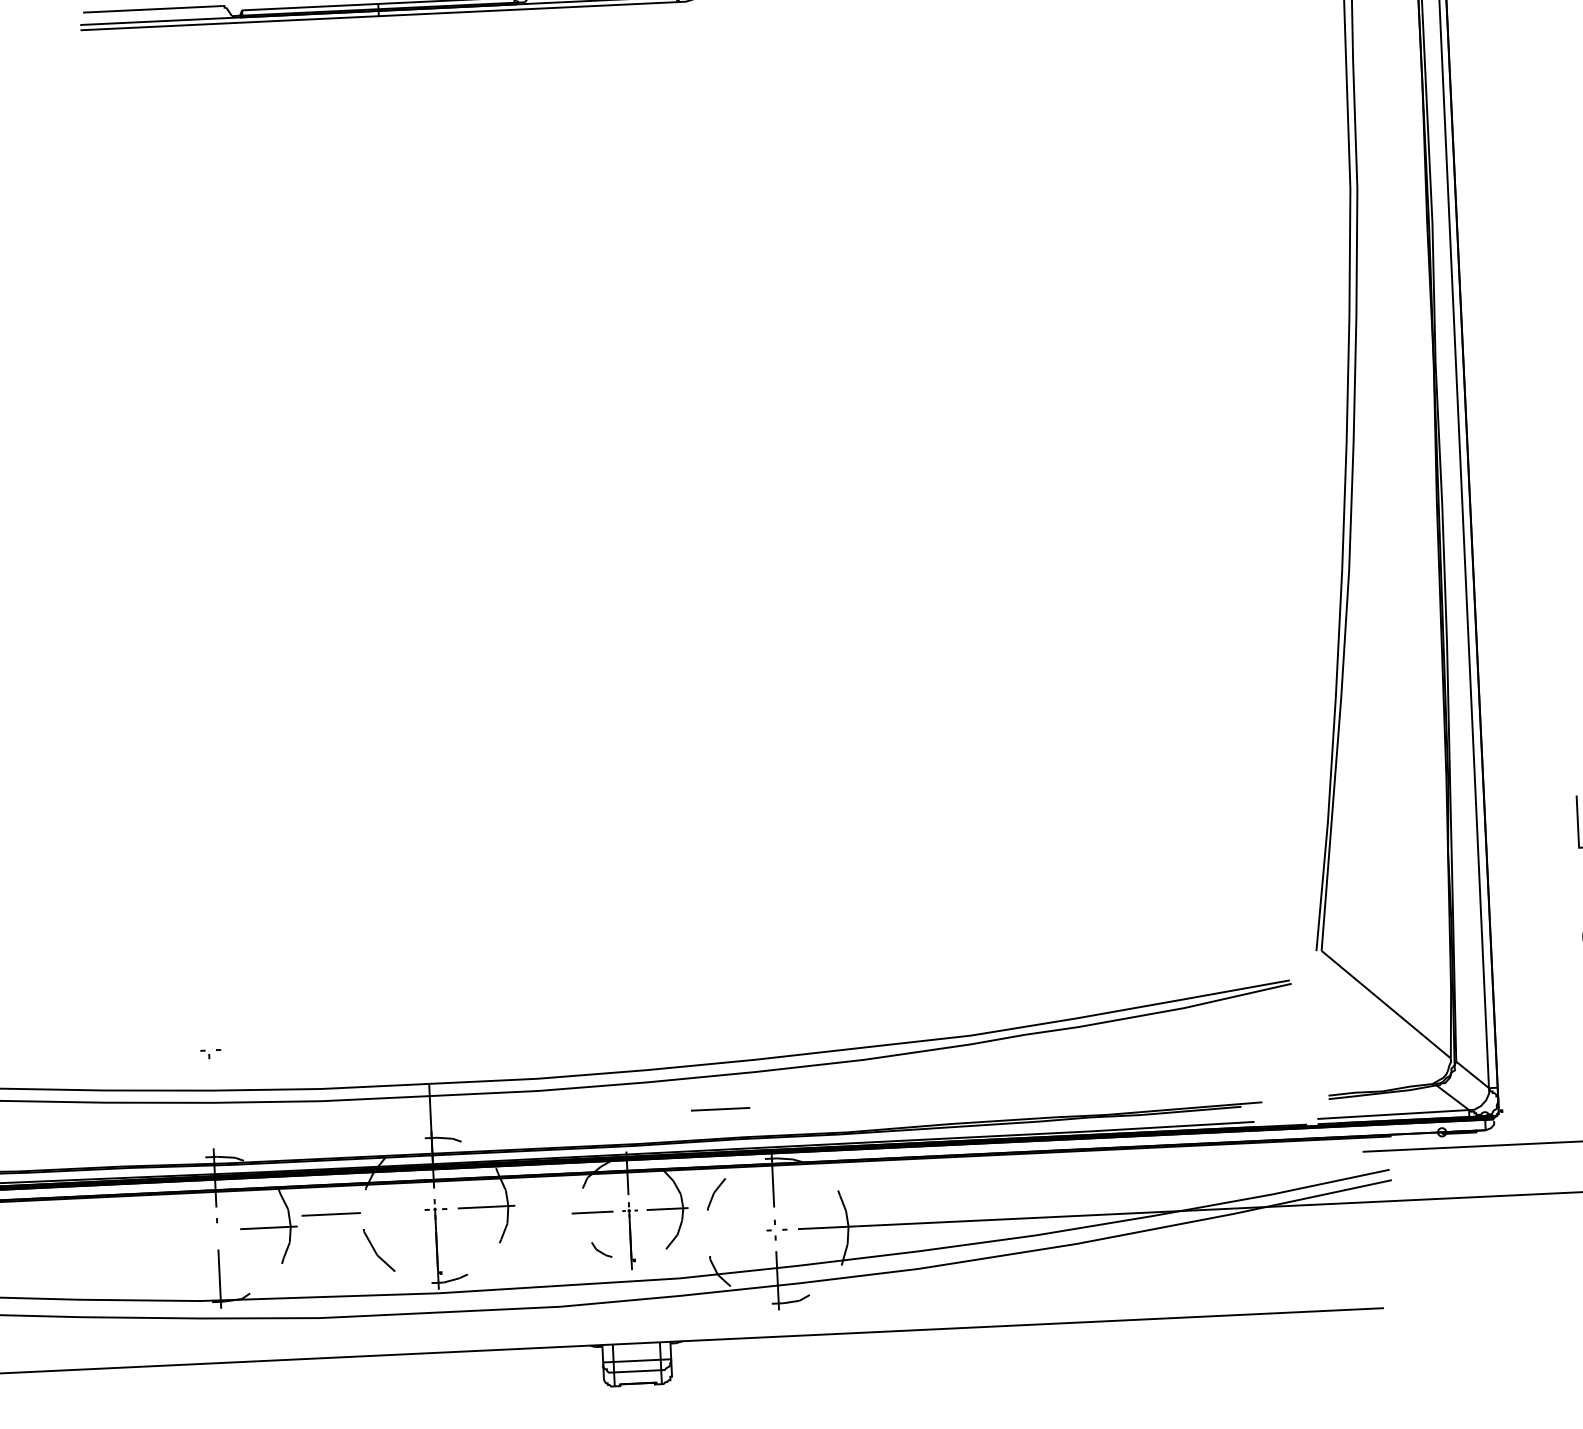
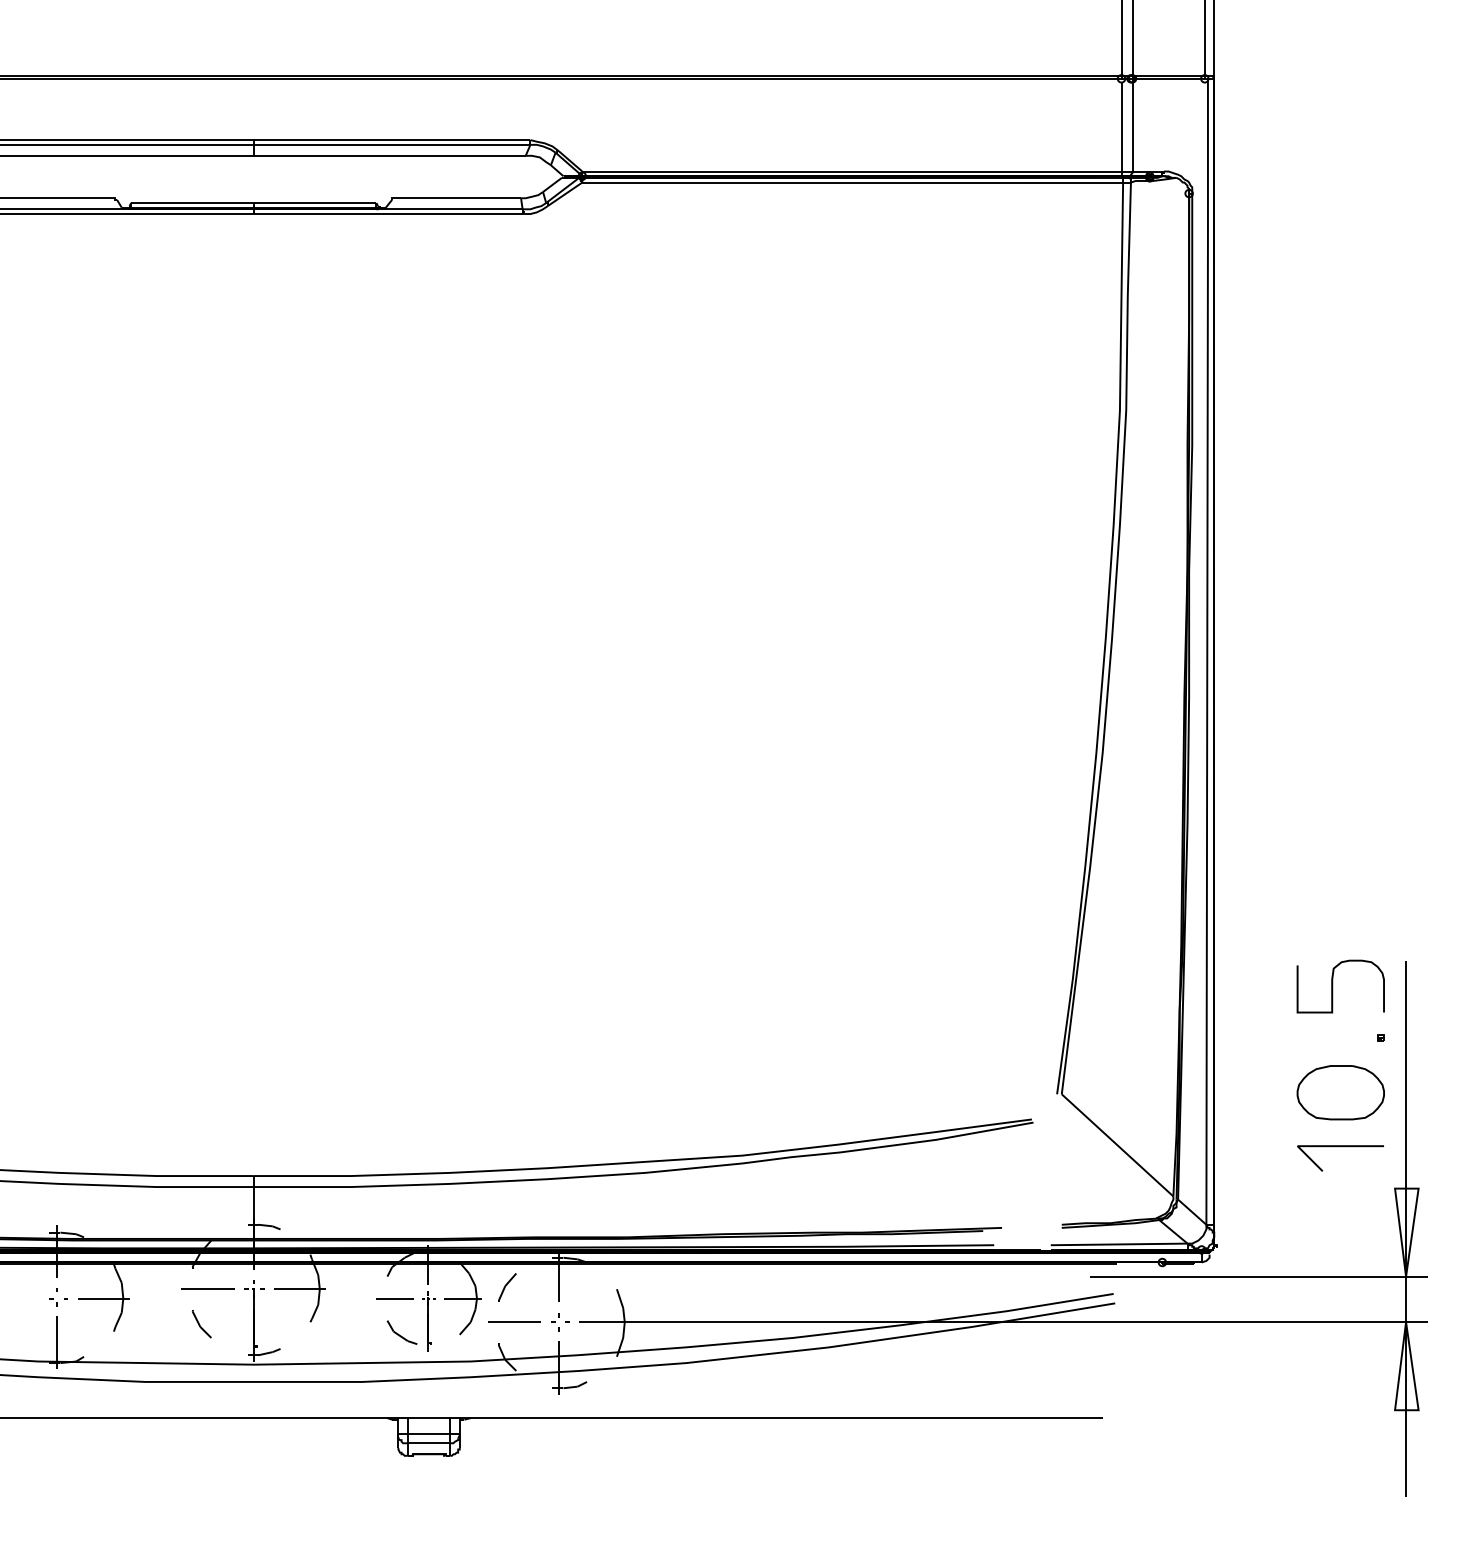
part: (210, 1054) -> (58, 1302), moved
line: (720, 1108) -> (514, 1321), moved
line: (330, 1213) -> (207, 1288), moved
part: (601, 1249) -> (401, 1332), size x1.67
part: (378, 1251) -> (201, 1324), size x0.71

